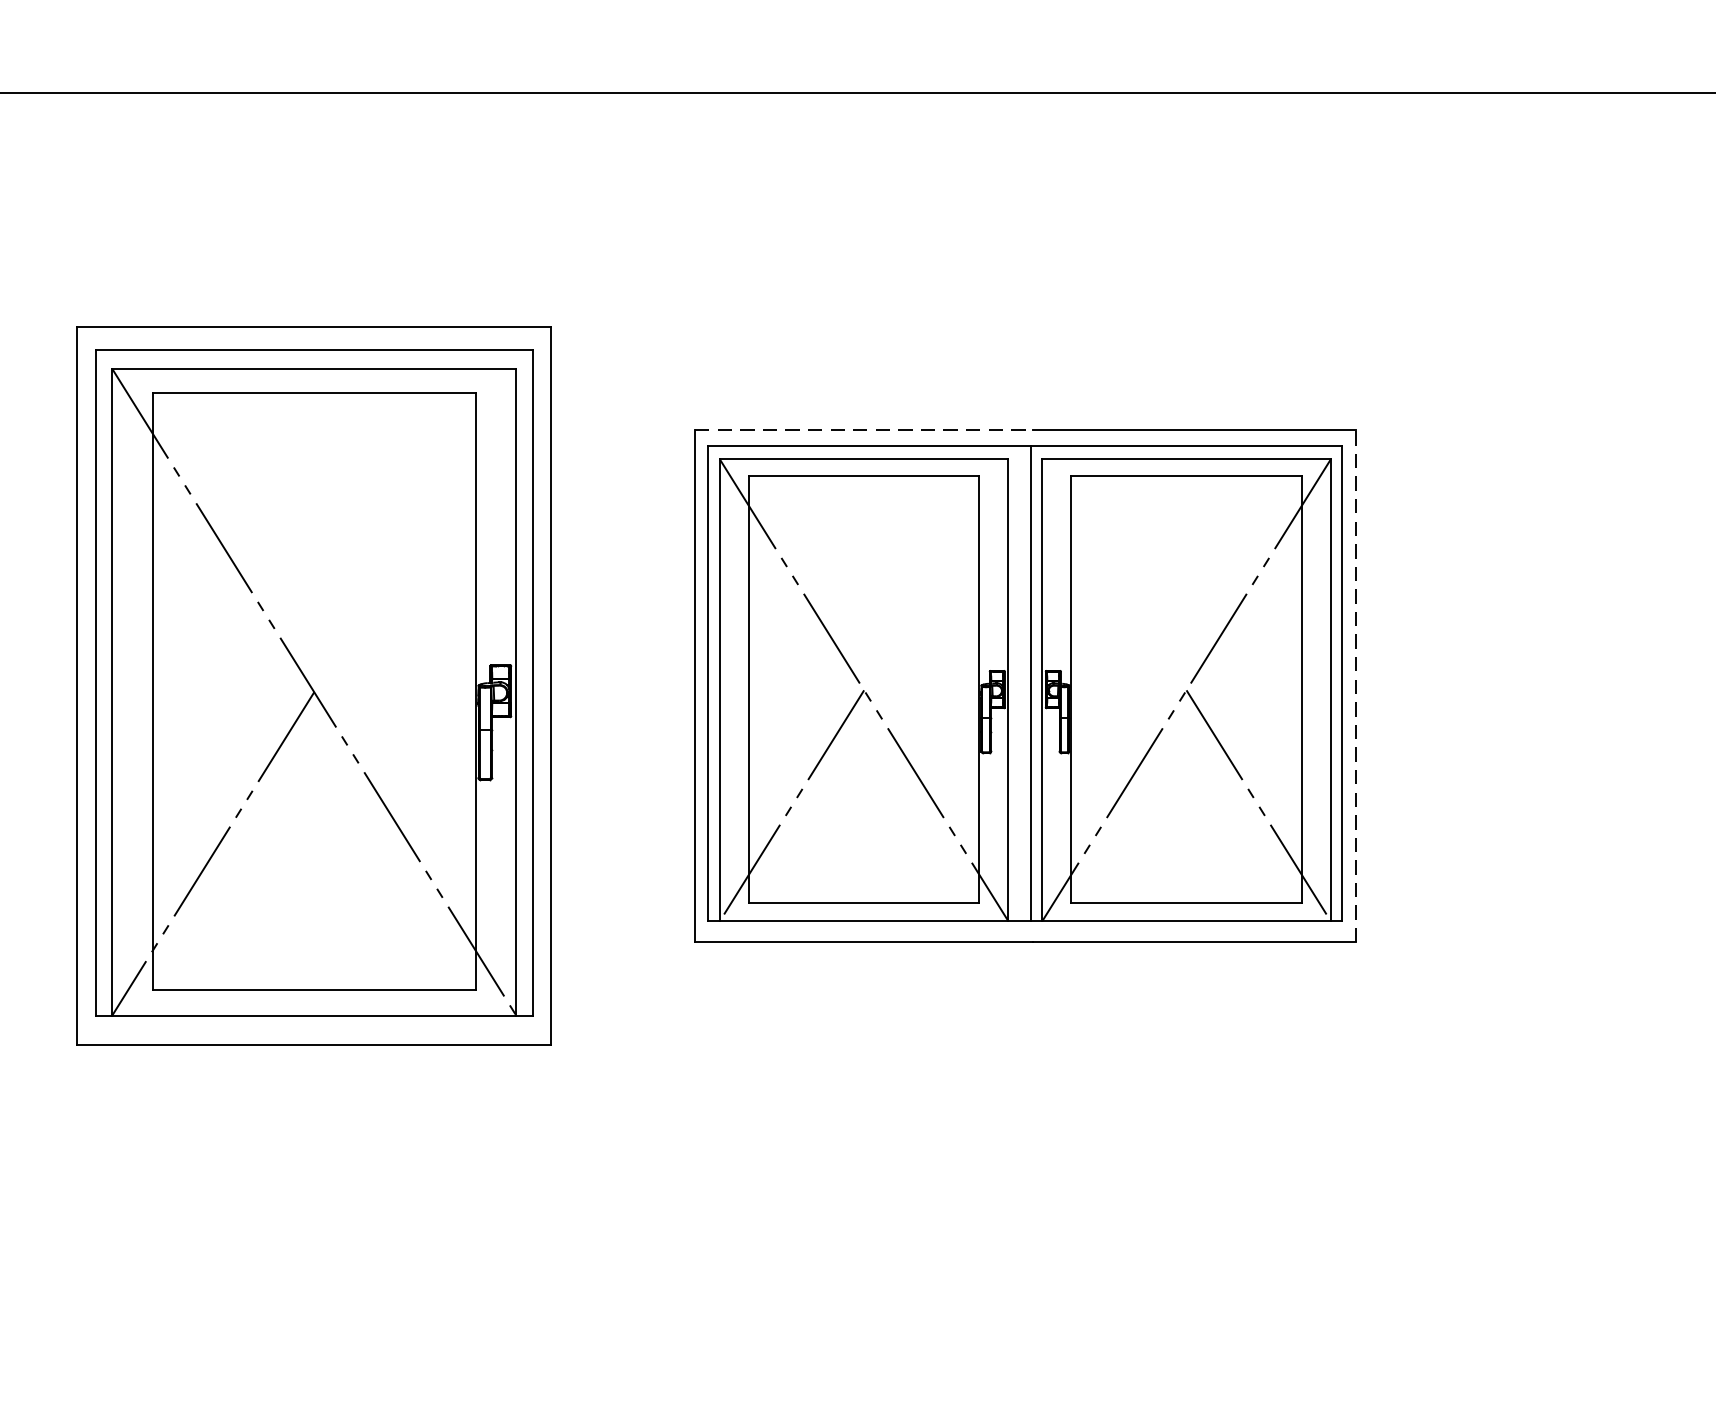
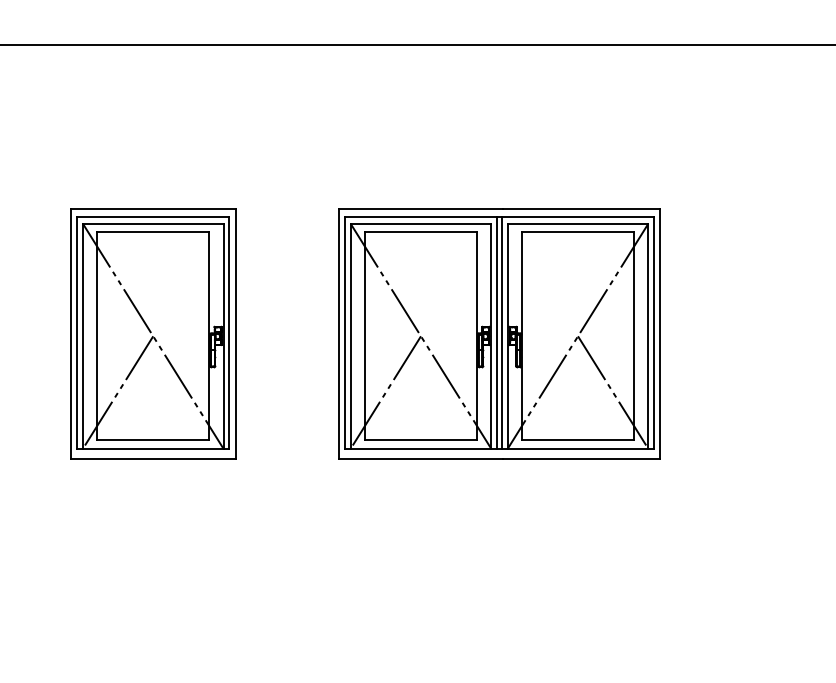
line: (865, 430) -> (421, 209), dashed -> solid
line: (1019, 682) -> (496, 332), added
part: (314, 684) -> (153, 333), size x0.71
line: (1355, 686) -> (660, 334), dashed -> solid

